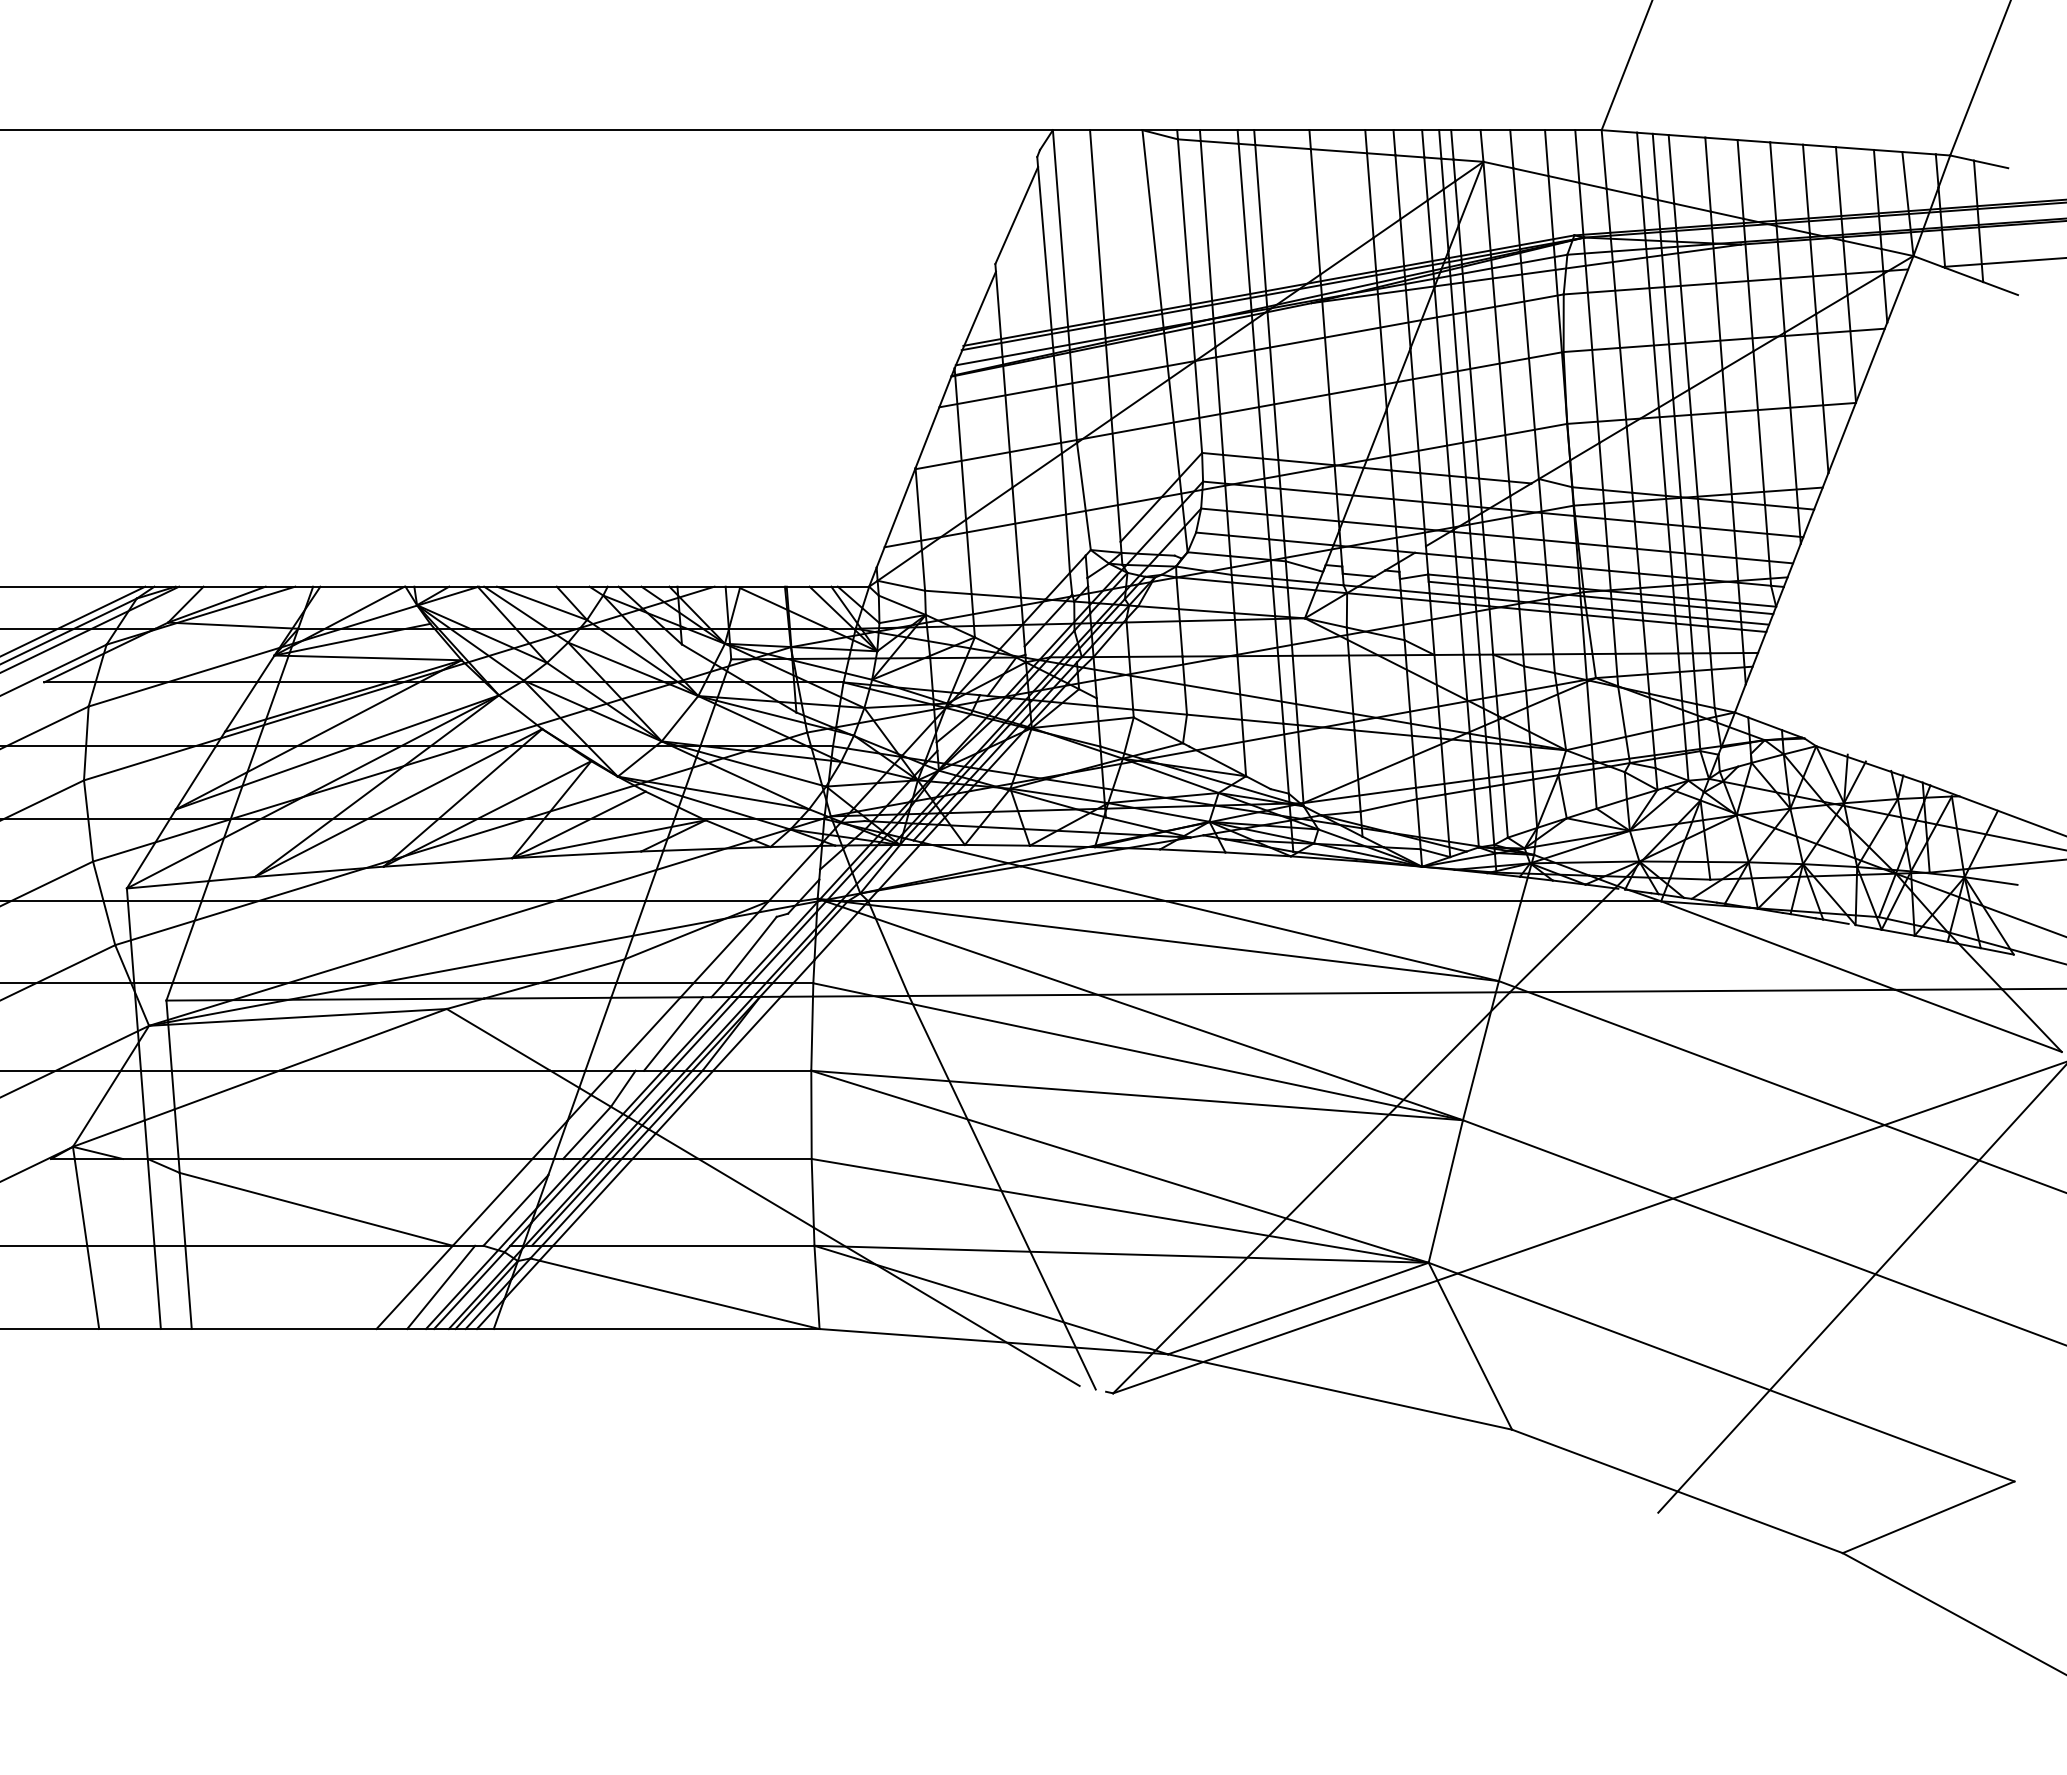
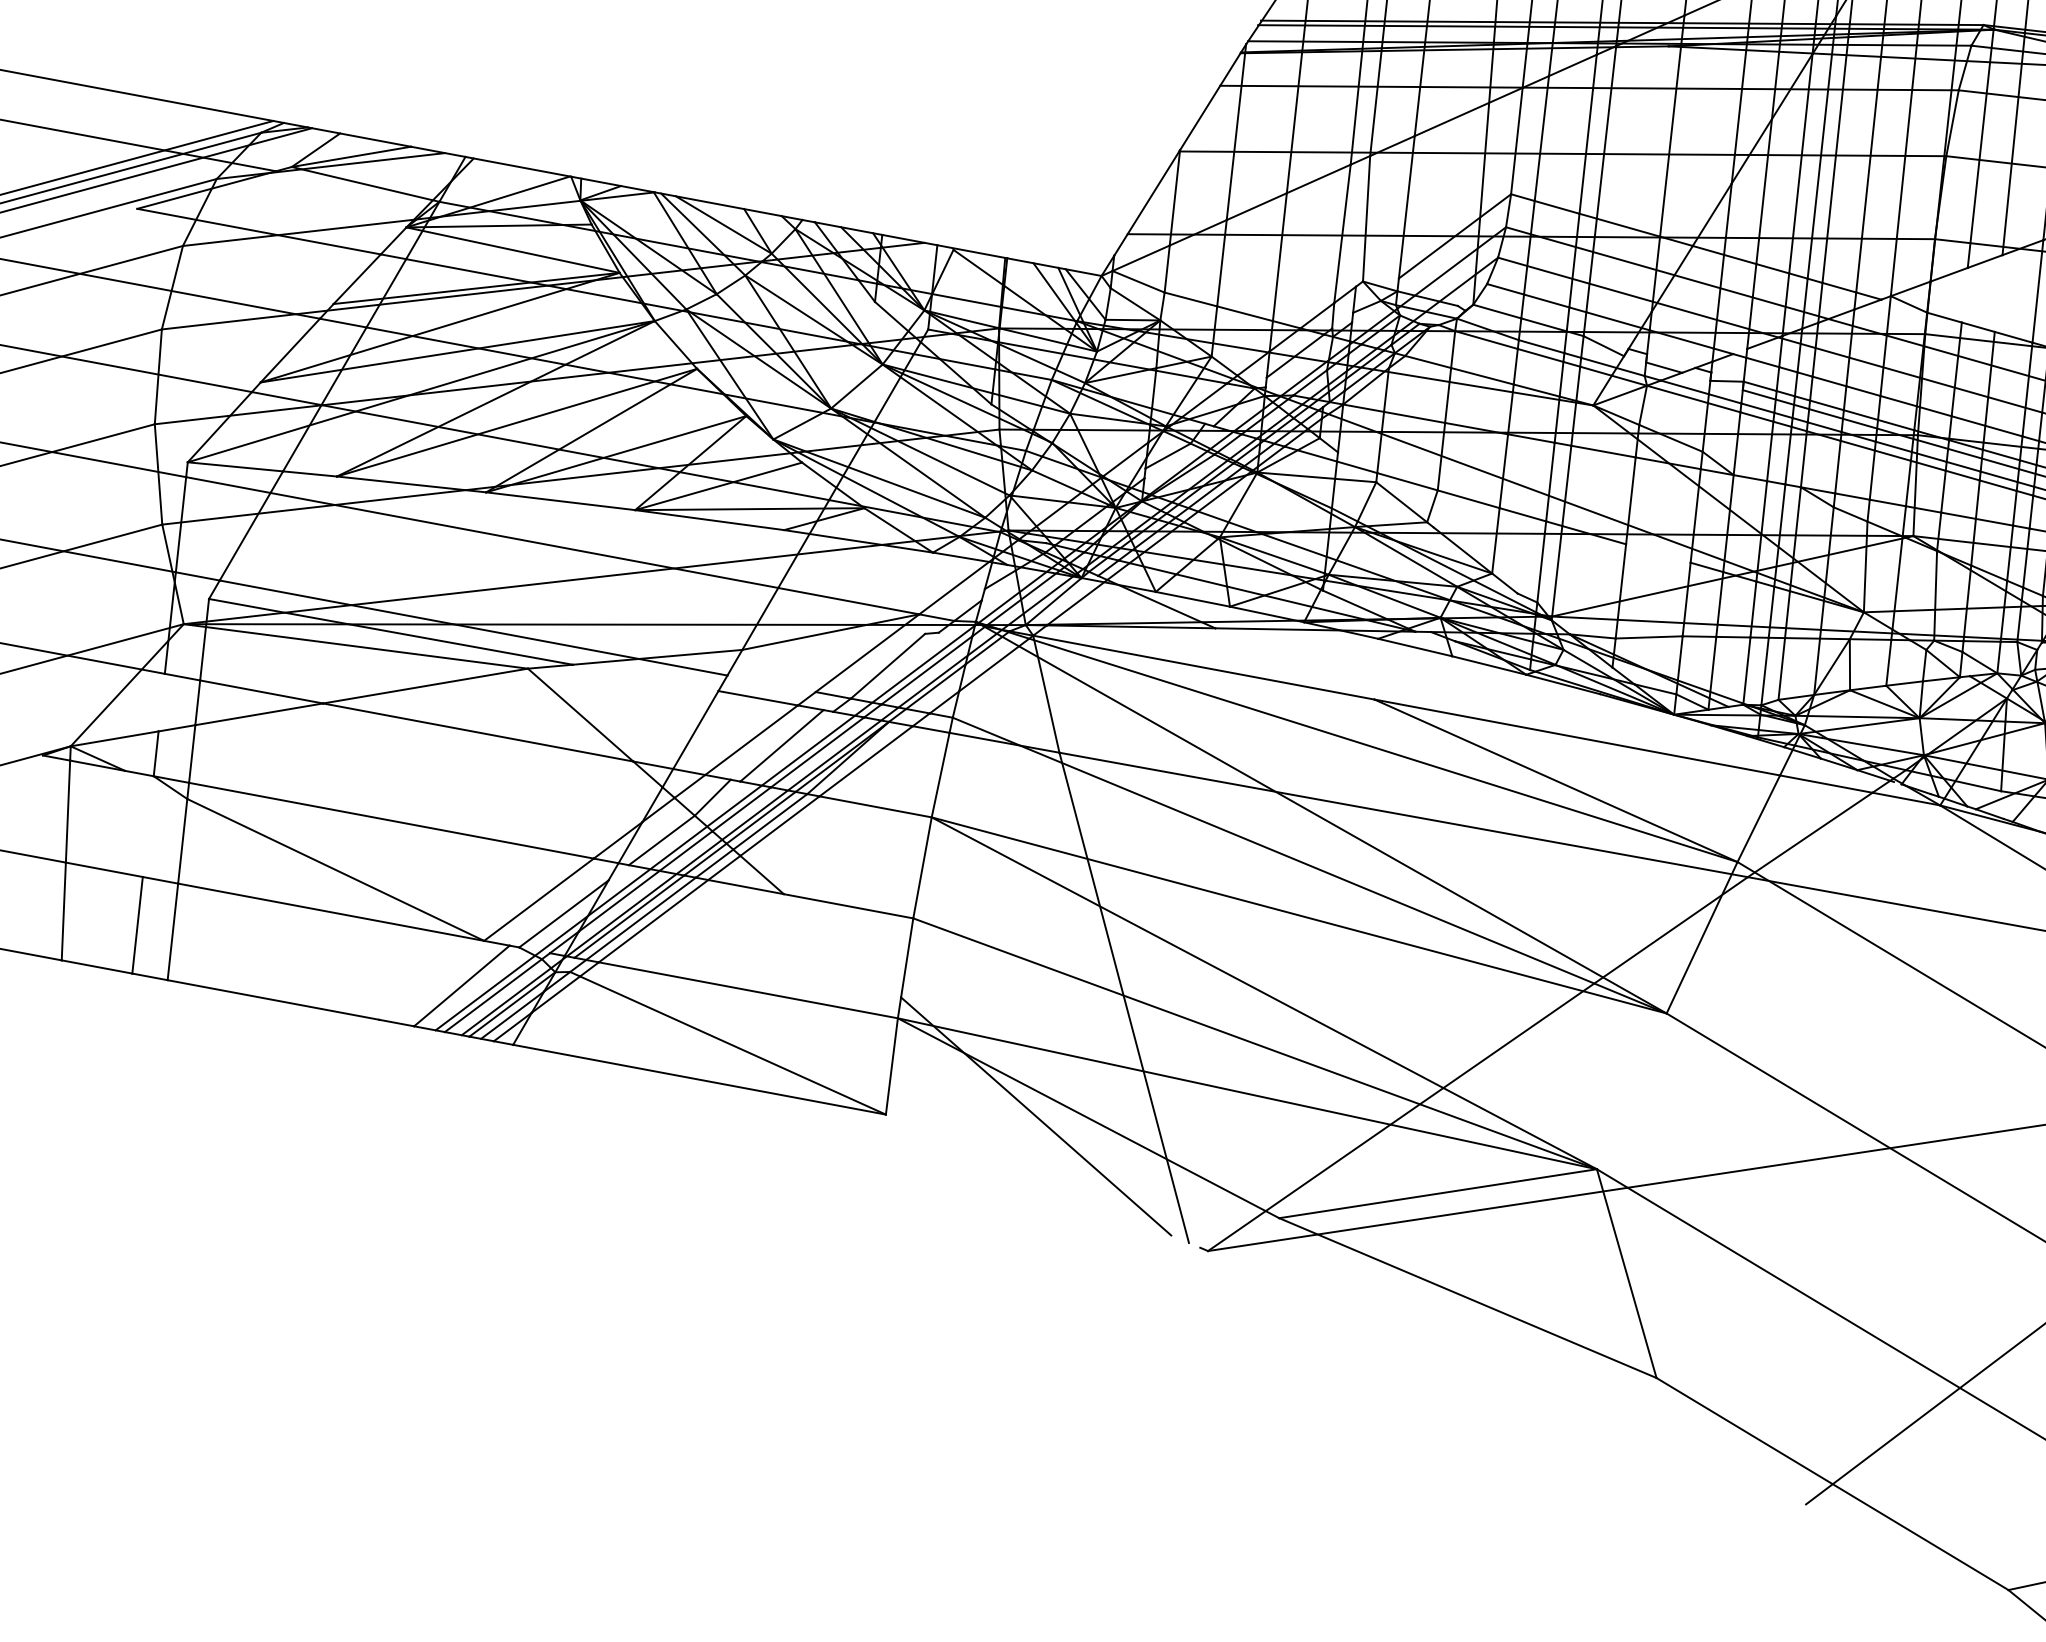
line: (1629, 459) -> (1998, 293), removed
line: (1601, 466) -> (1965, 295), removed
line: (1382, 732) -> (1657, 552), removed
line: (1093, 883) -> (1294, 663), removed
line: (654, 983) -> (771, 683), removed
line: (547, 997) -> (645, 677), removed
line: (142, 1095) -> (161, 702), removed
line: (1445, 1191) -> (1631, 1091), removed
line: (755, 1192) -> (841, 944), removed
line: (150, 1201) -> (147, 825), removed
line: (414, 1287) -> (431, 980), removed
line: (993, 1341) -> (1082, 1166), removed

